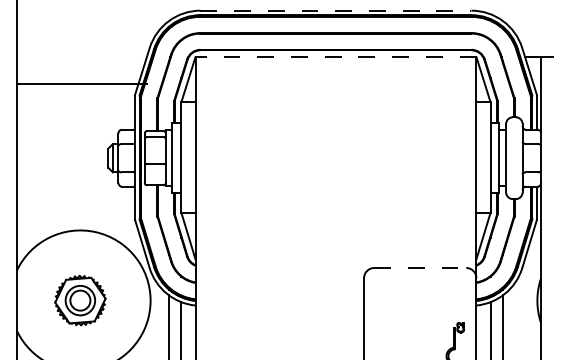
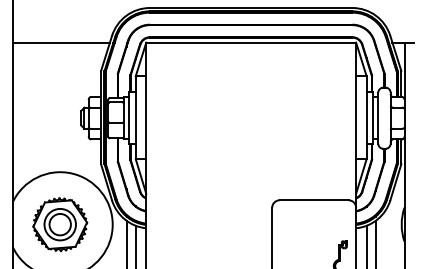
line: (336, 10) -> (251, 7), dashed -> solid
line: (335, 57) -> (250, 42), dashed -> solid
line: (81, 84) -> (61, 42), moved
line: (420, 268) -> (314, 200), dashed -> solid
part: (80, 300) -> (60, 224), size x1.43

